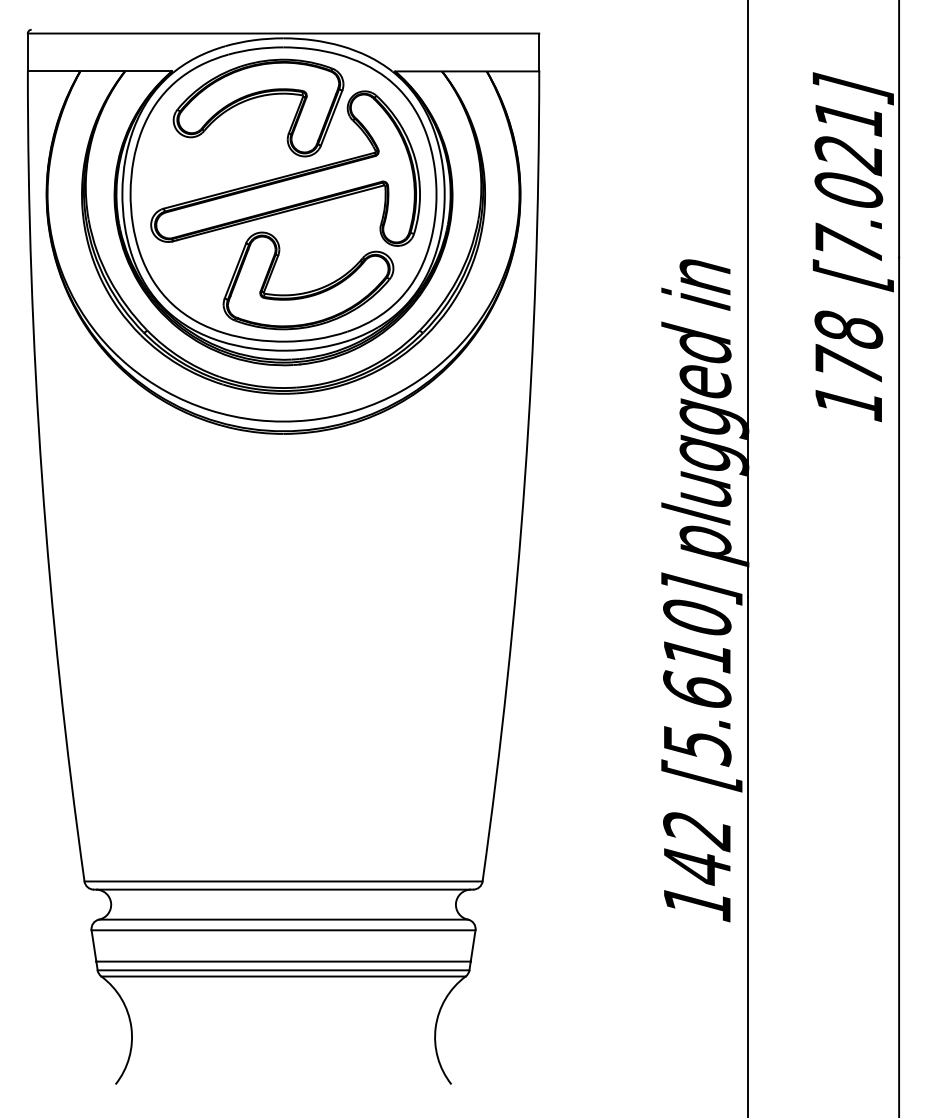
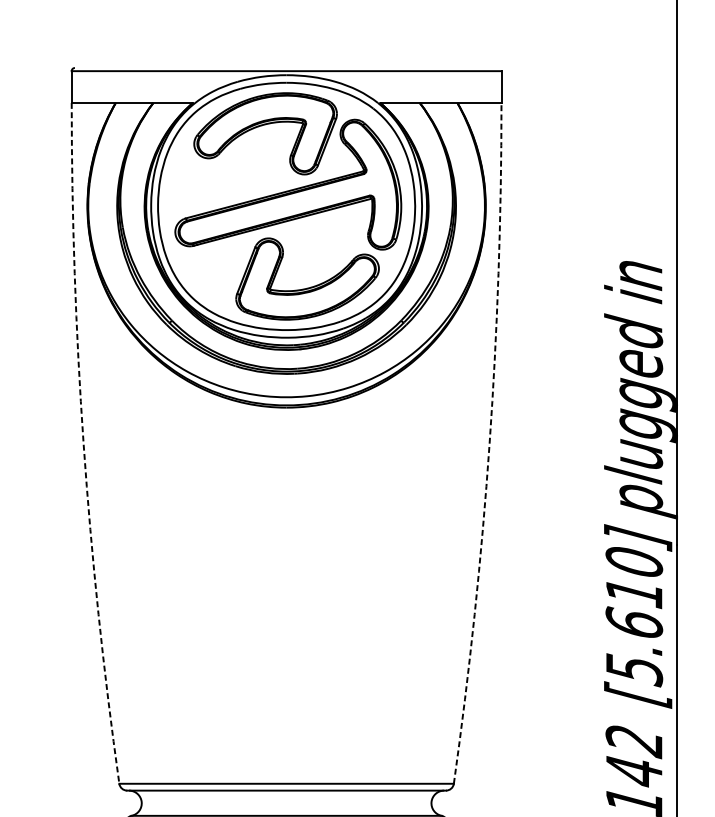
arc: (42, 477) -> (84, 444), solid -> dashed
arc: (525, 477) -> (489, 444), solid -> dashed

